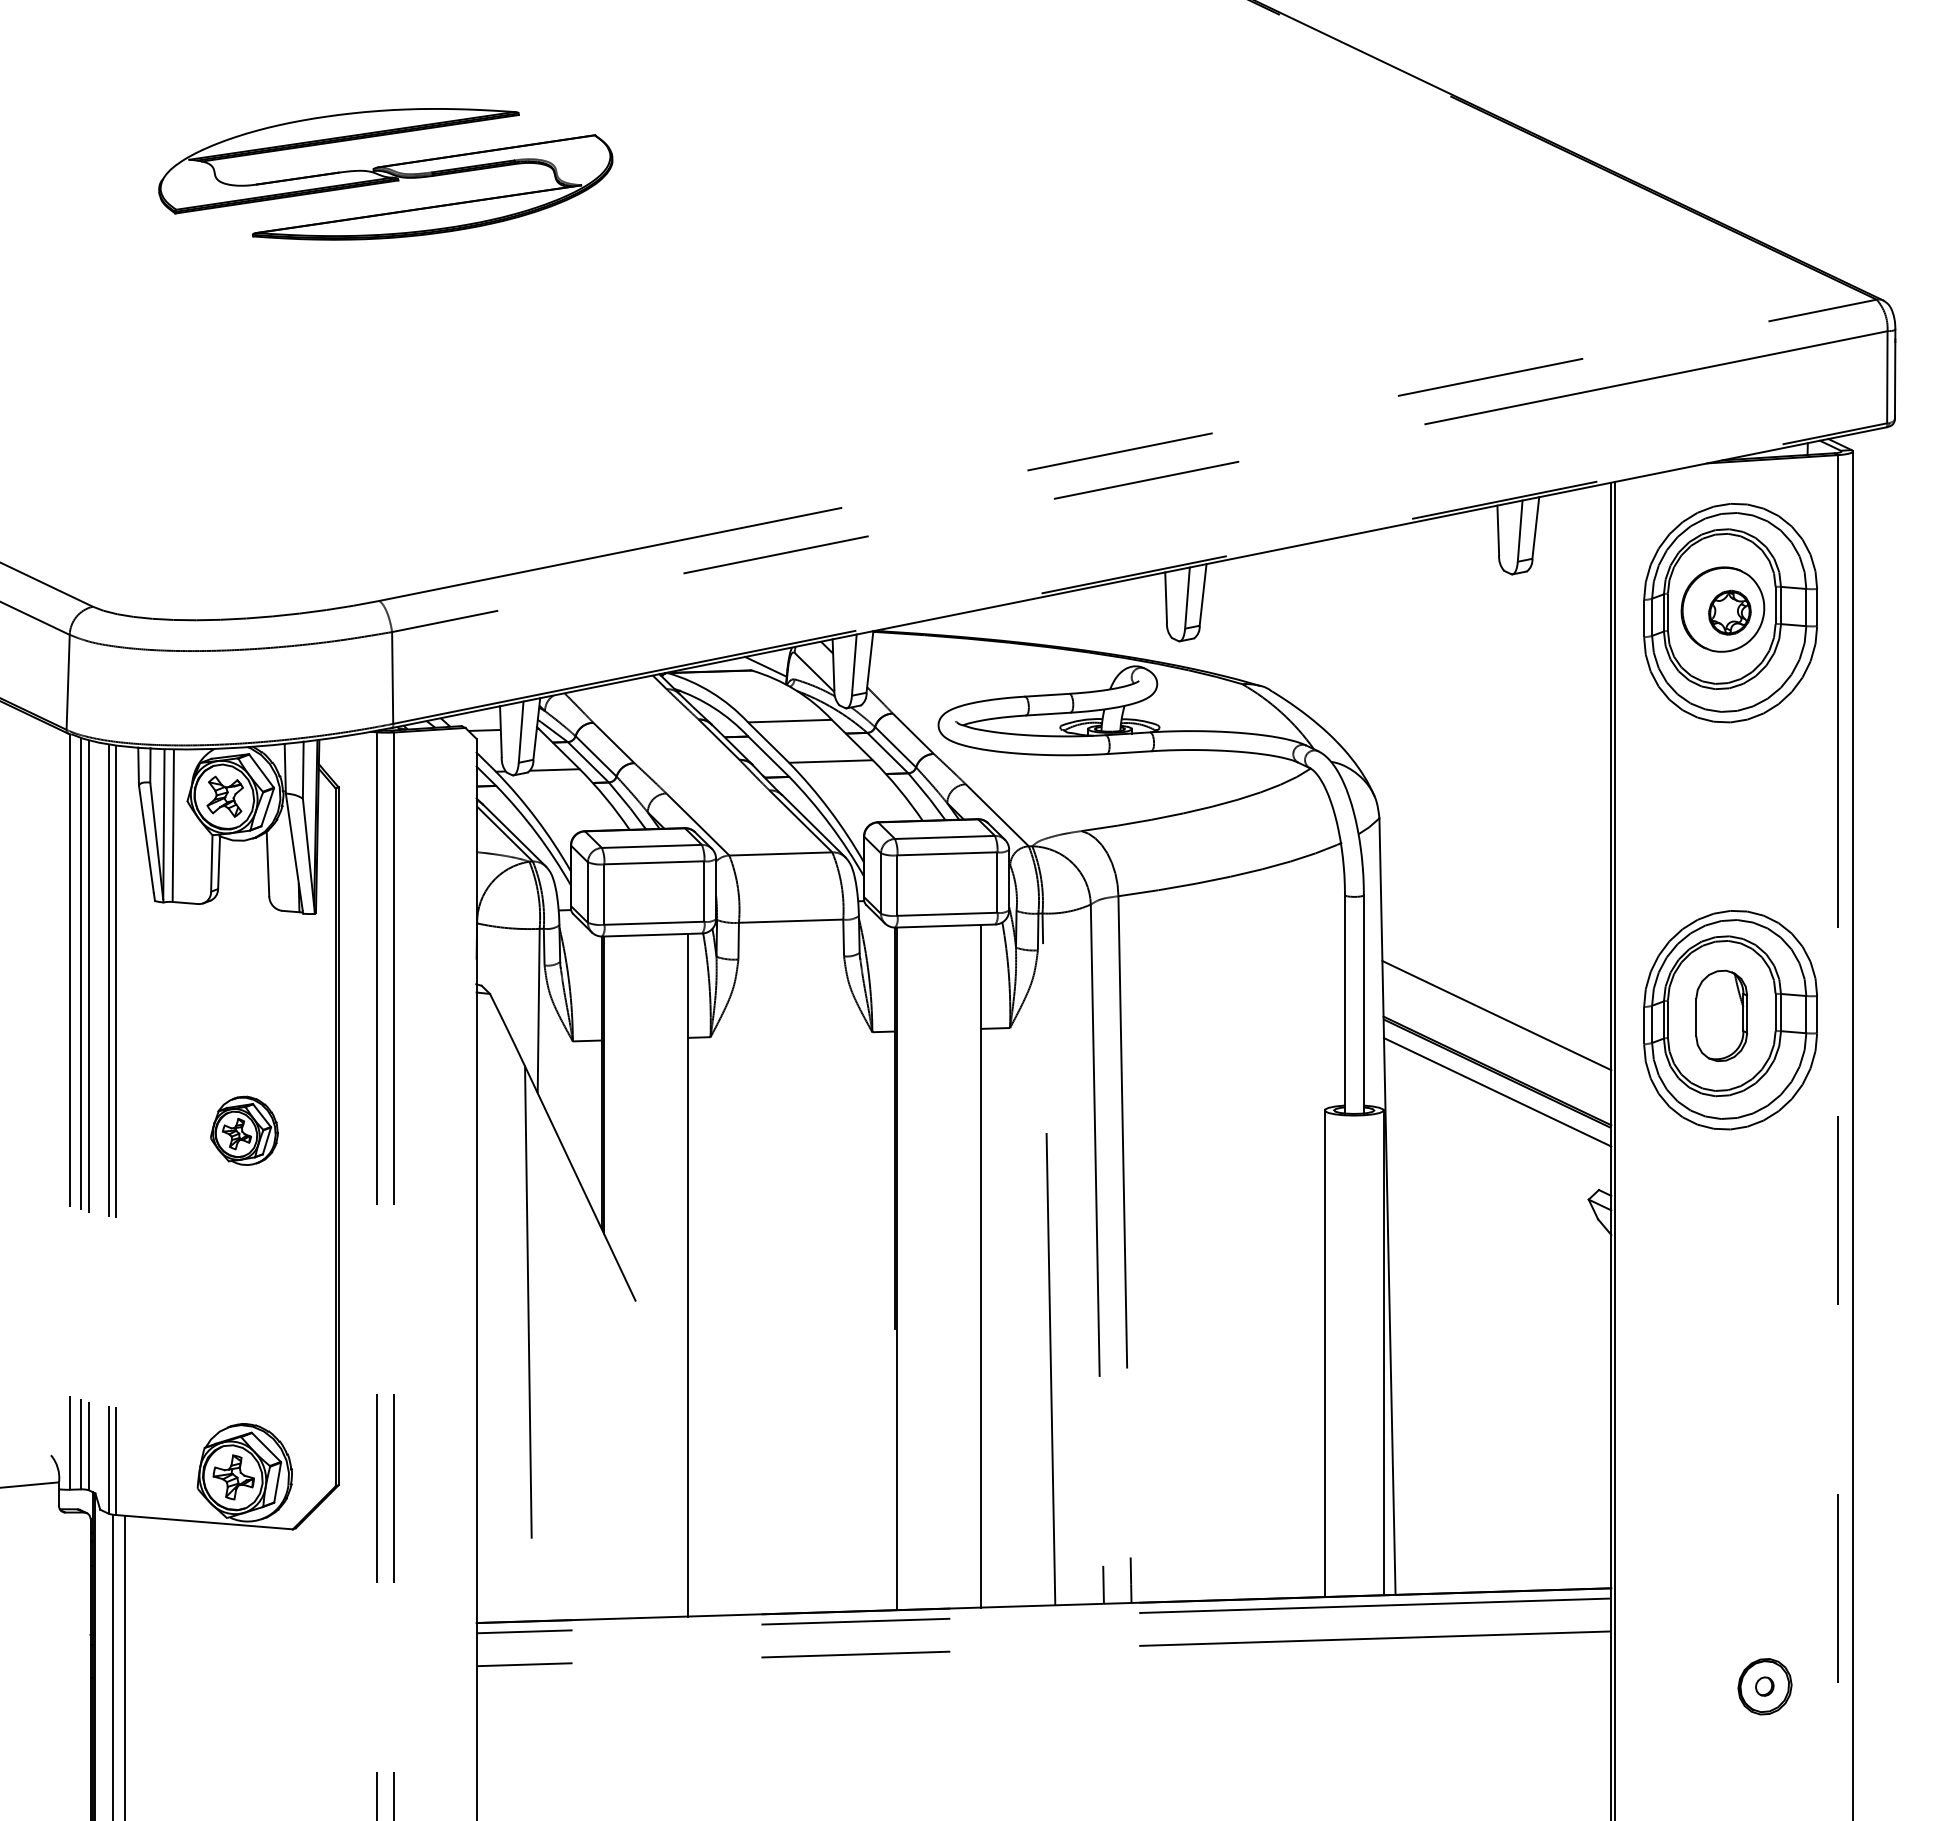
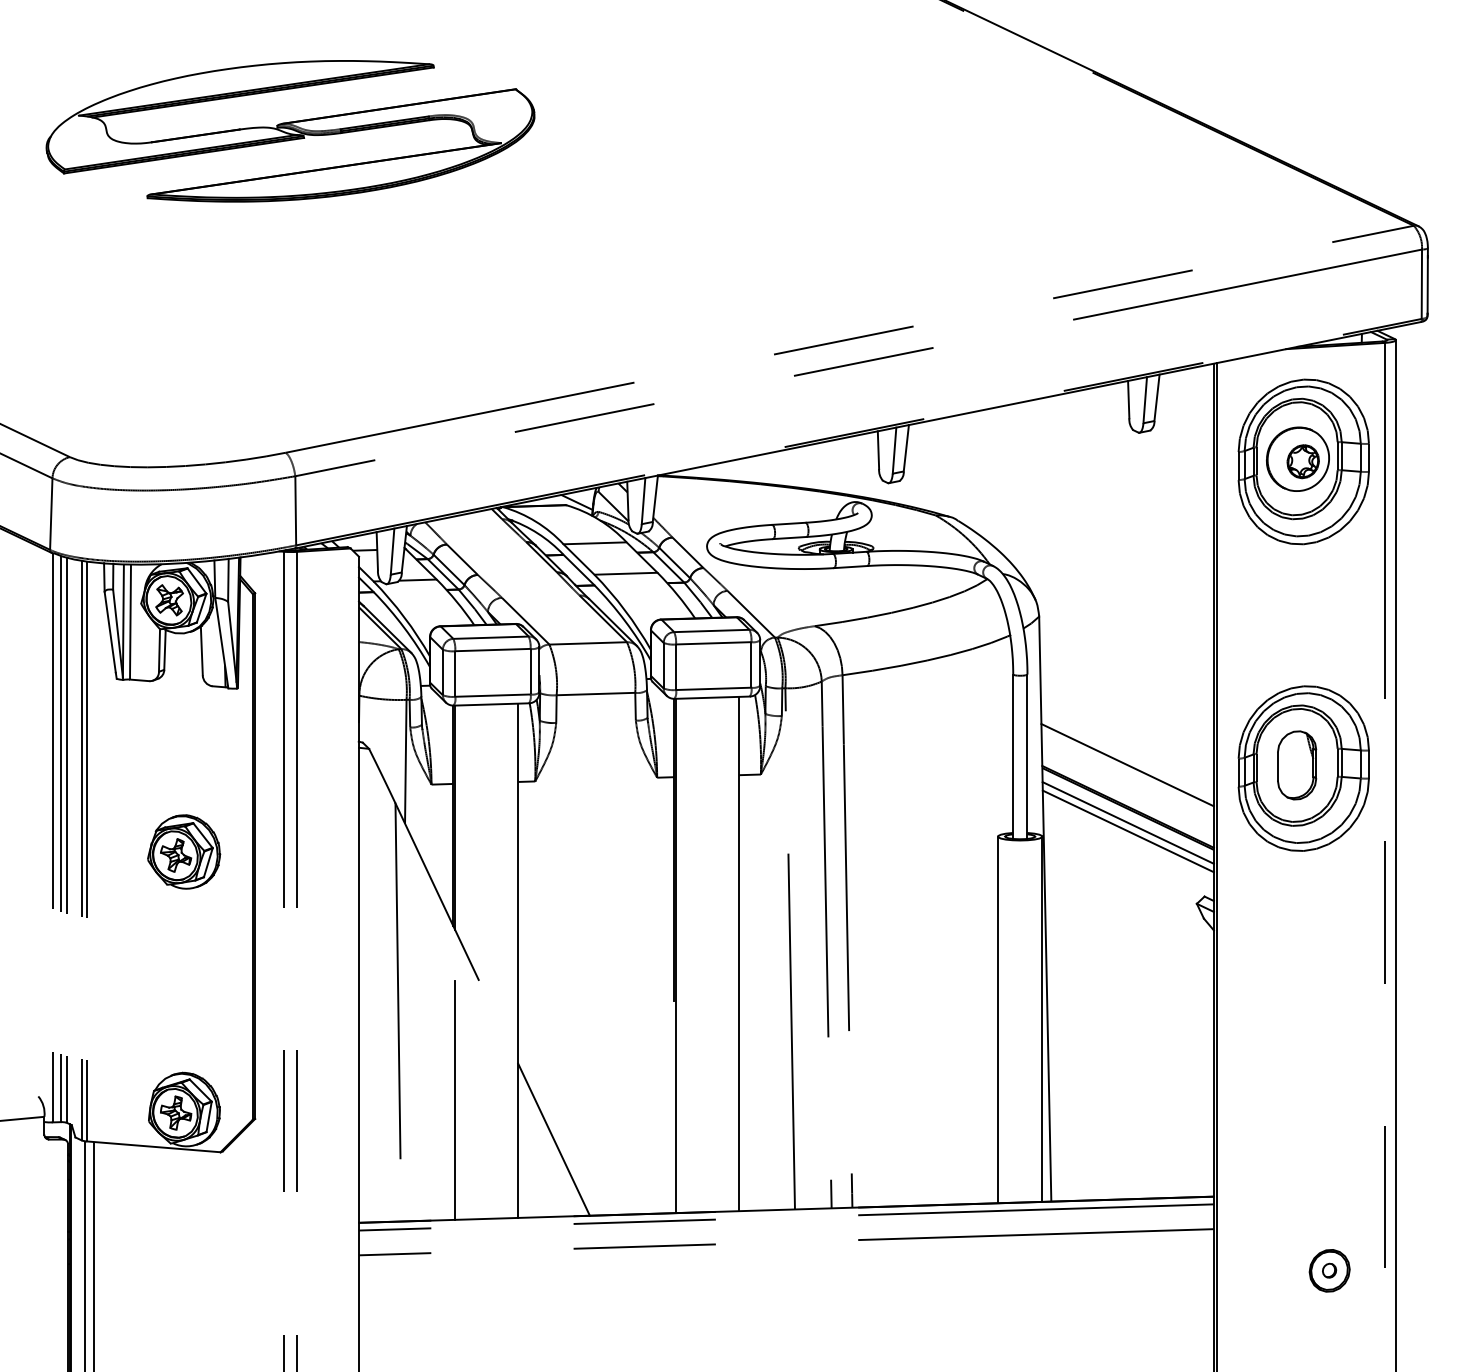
part: (385, 174) -> (290, 131), size x1.43
line: (1497, 1103) -> (1128, 831), added
part: (244, 1130) -> (184, 851), size x1.43
line: (604, 1460) -> (455, 1100), added
line: (735, 1512) -> (554, 1139), added

